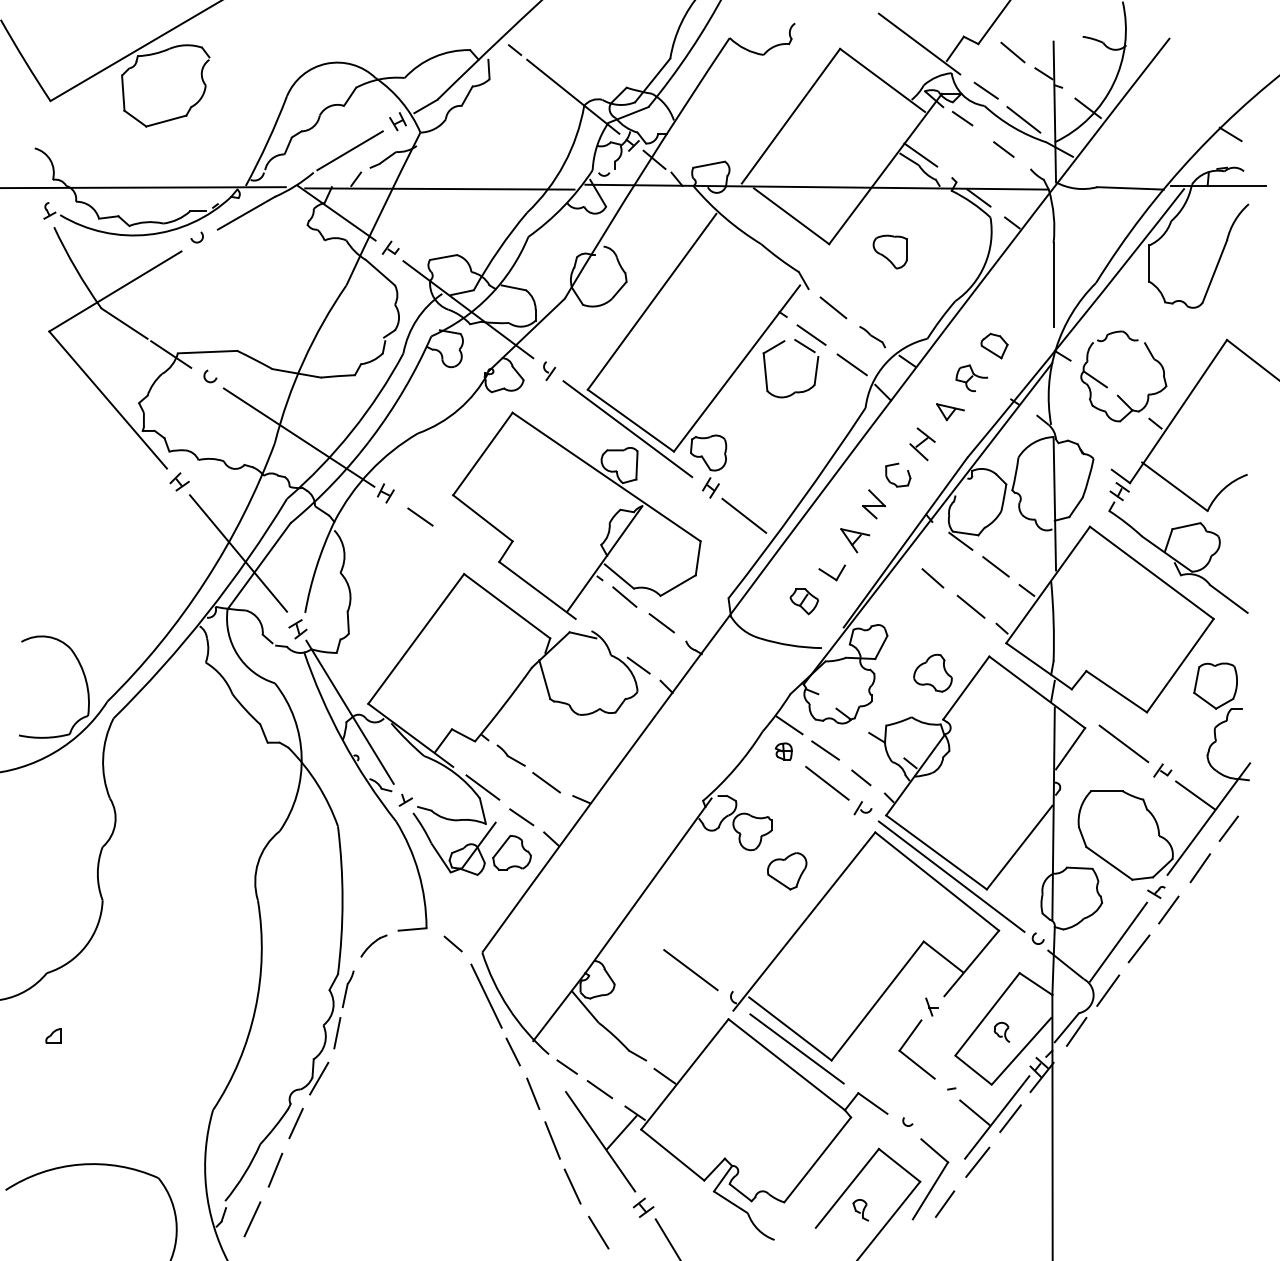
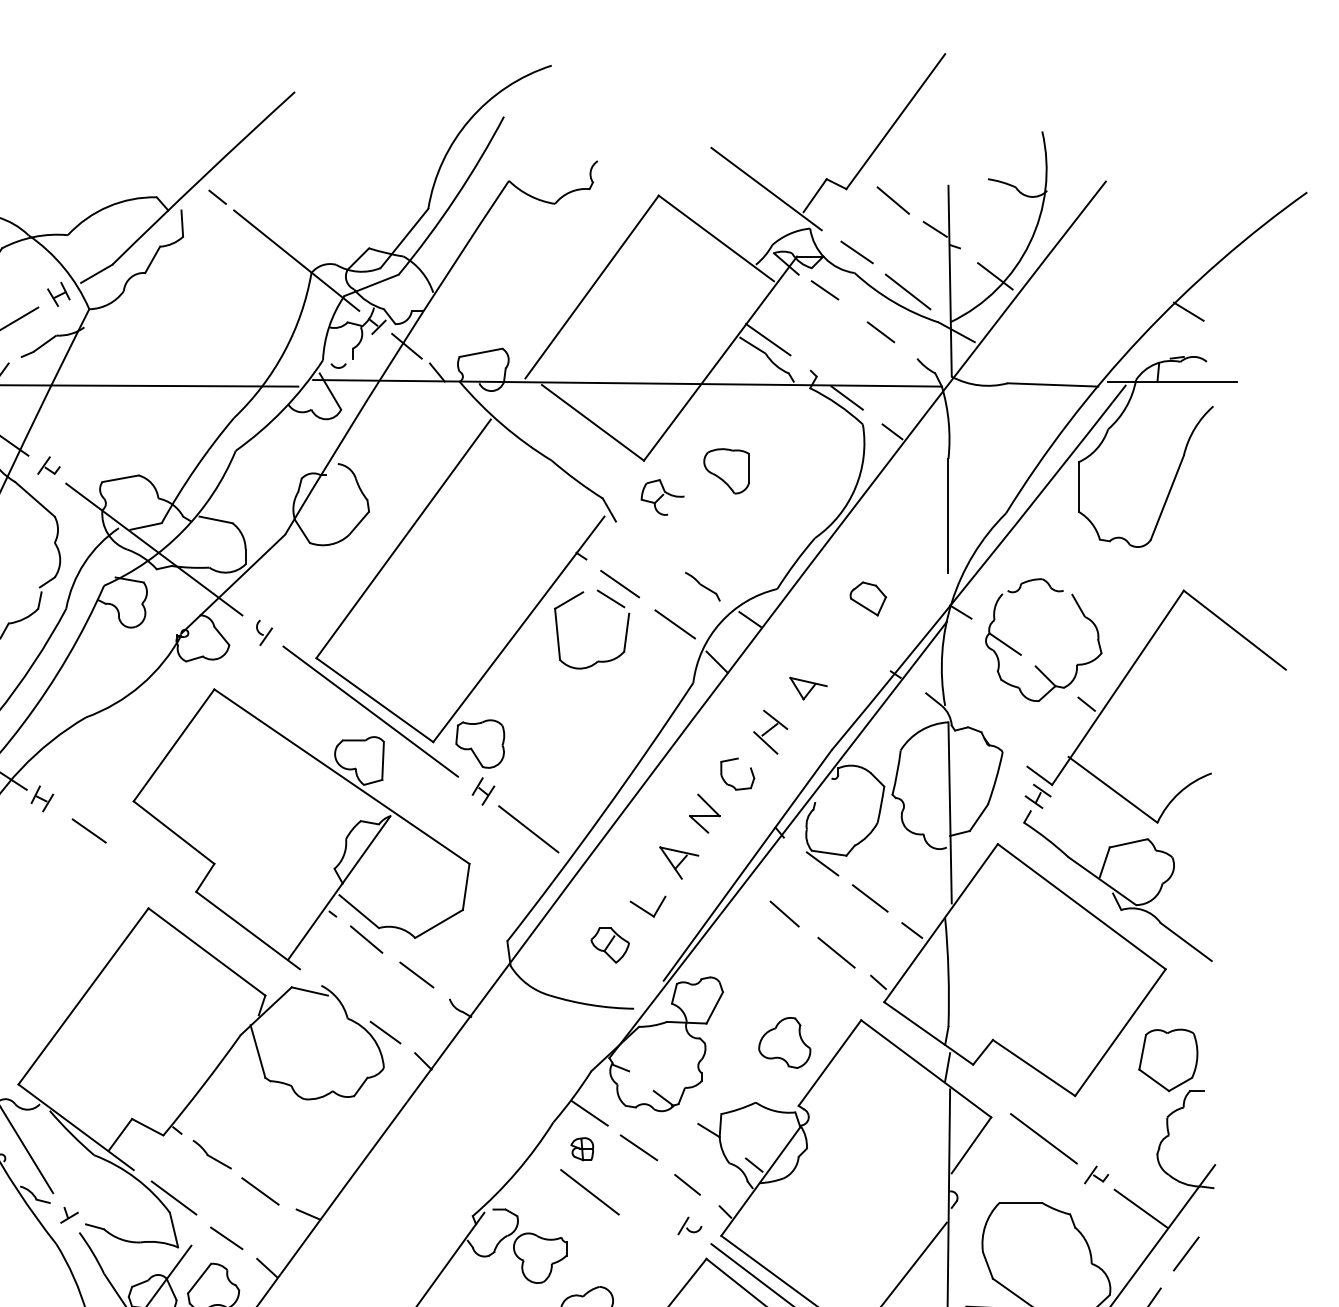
line: (833, 307) -> (649, 546), removed
part: (971, 378) -> (662, 497), moved
line: (827, 783) -> (590, 1192), moved

